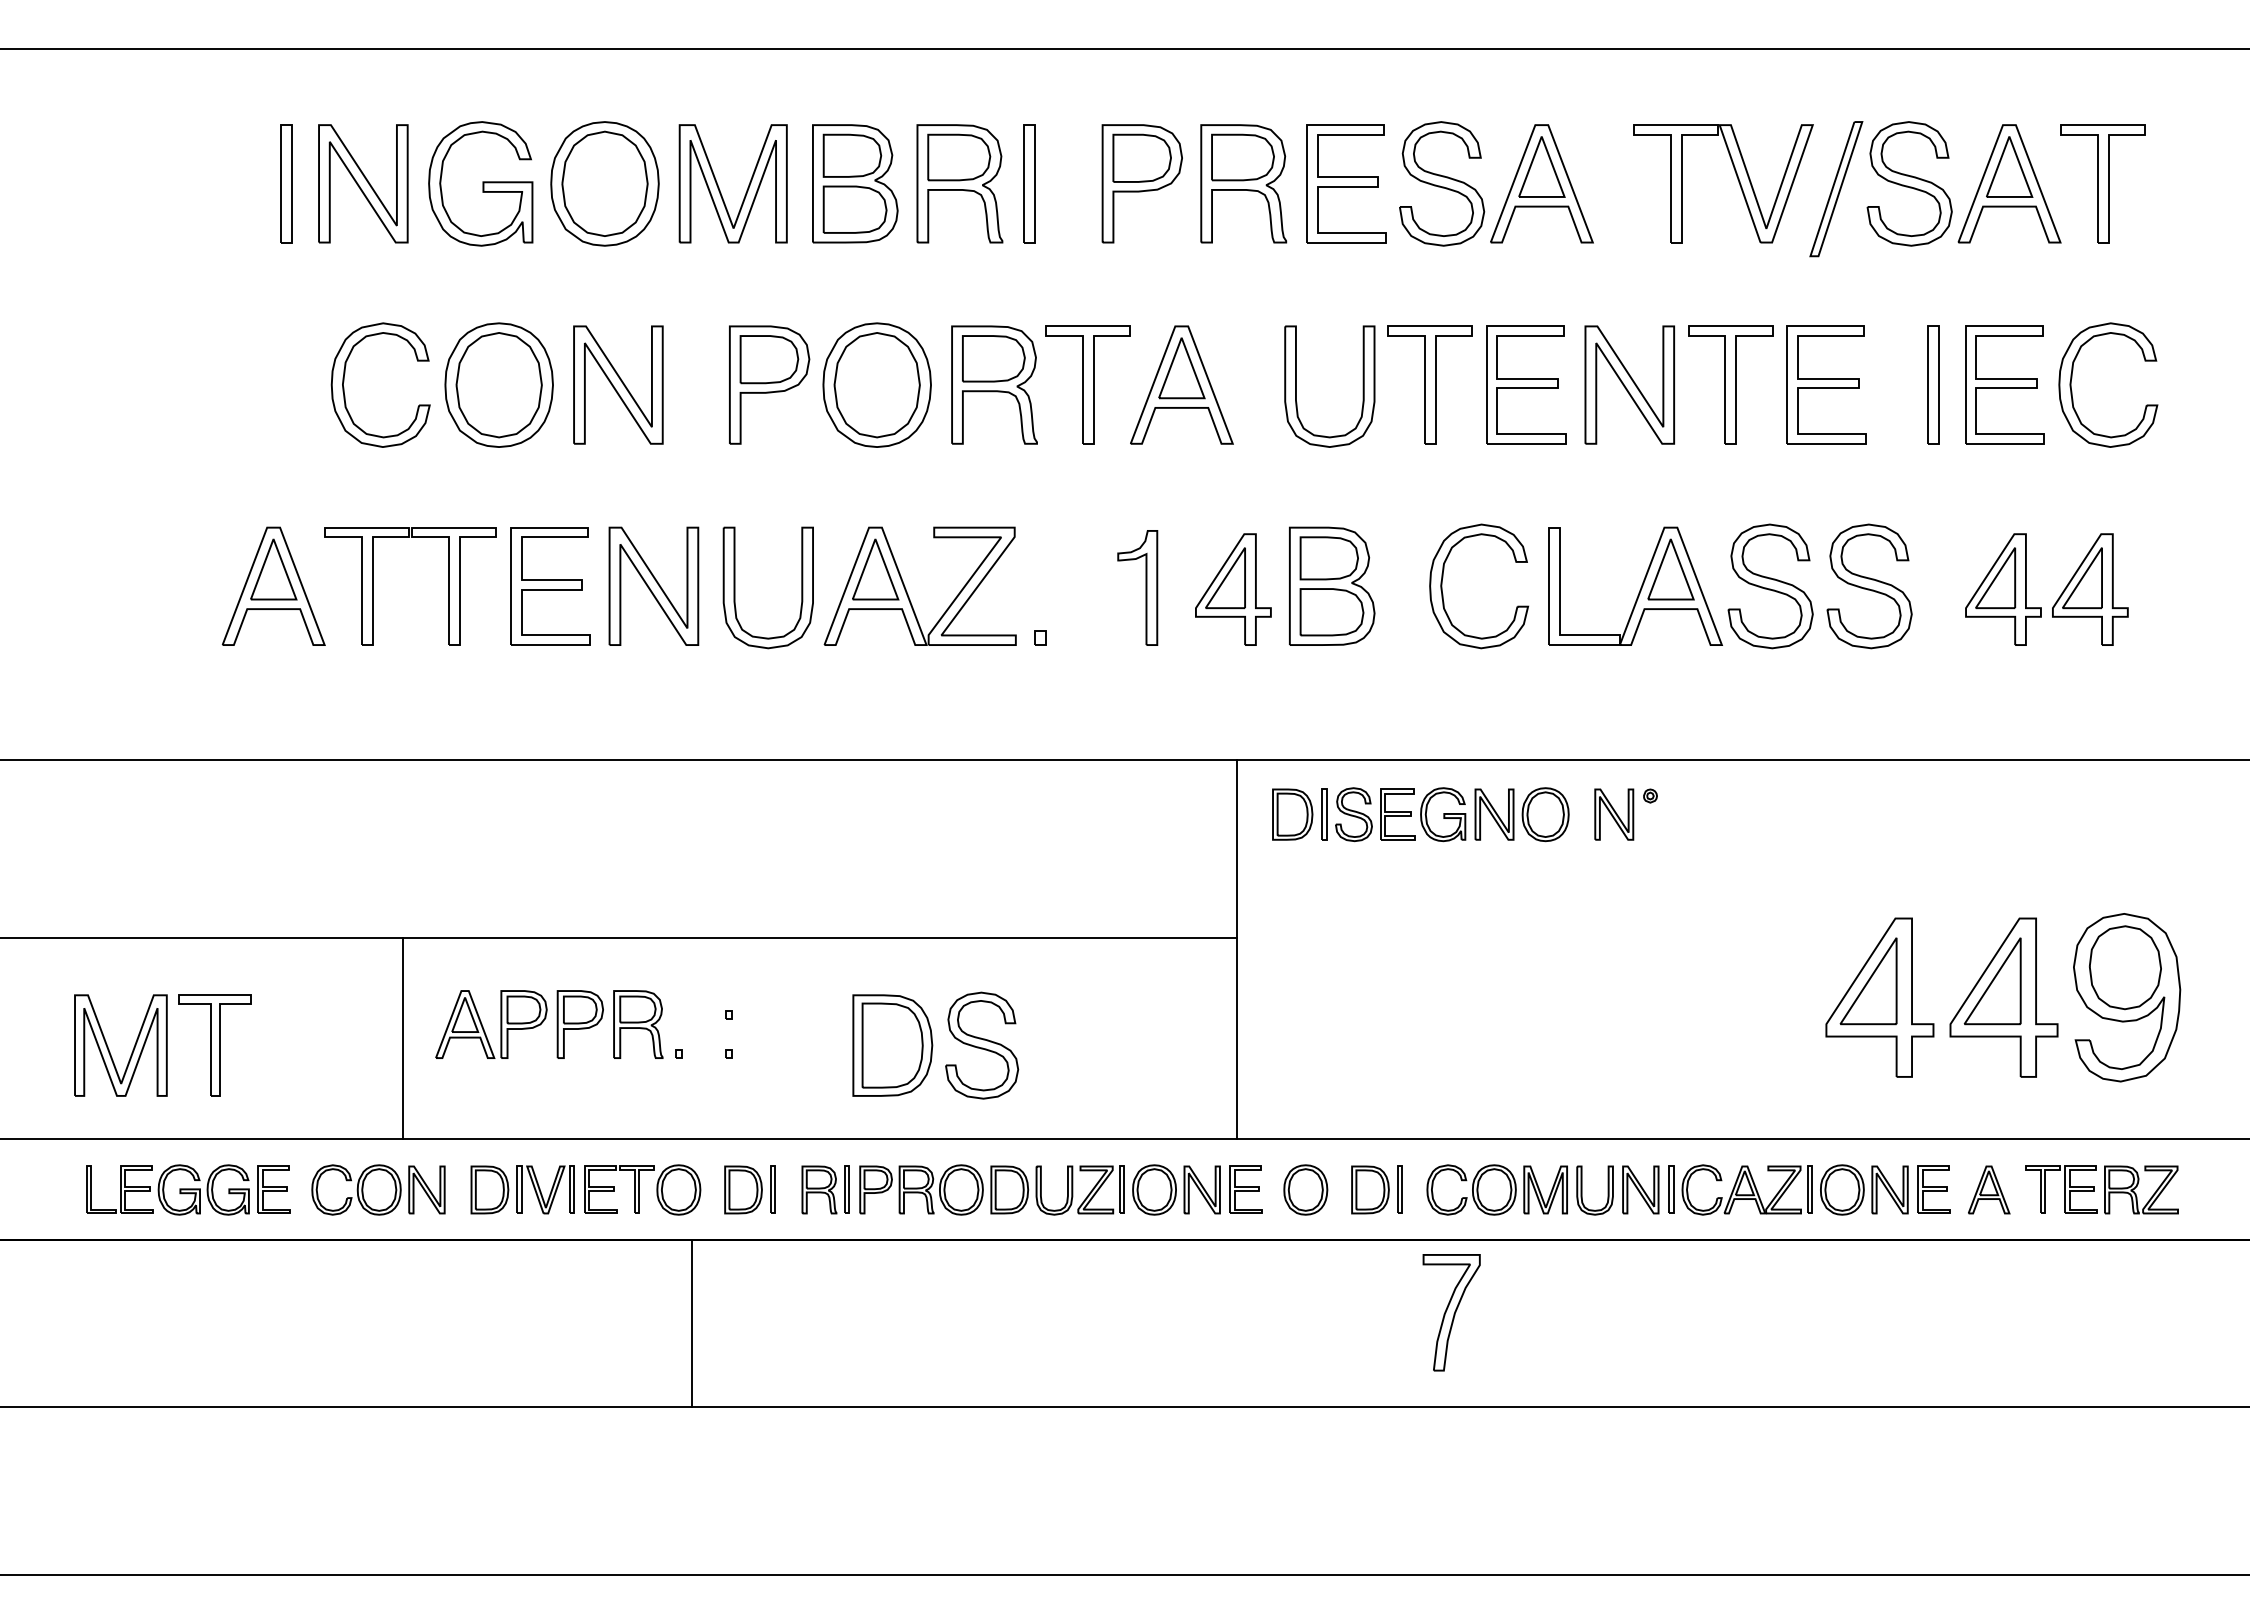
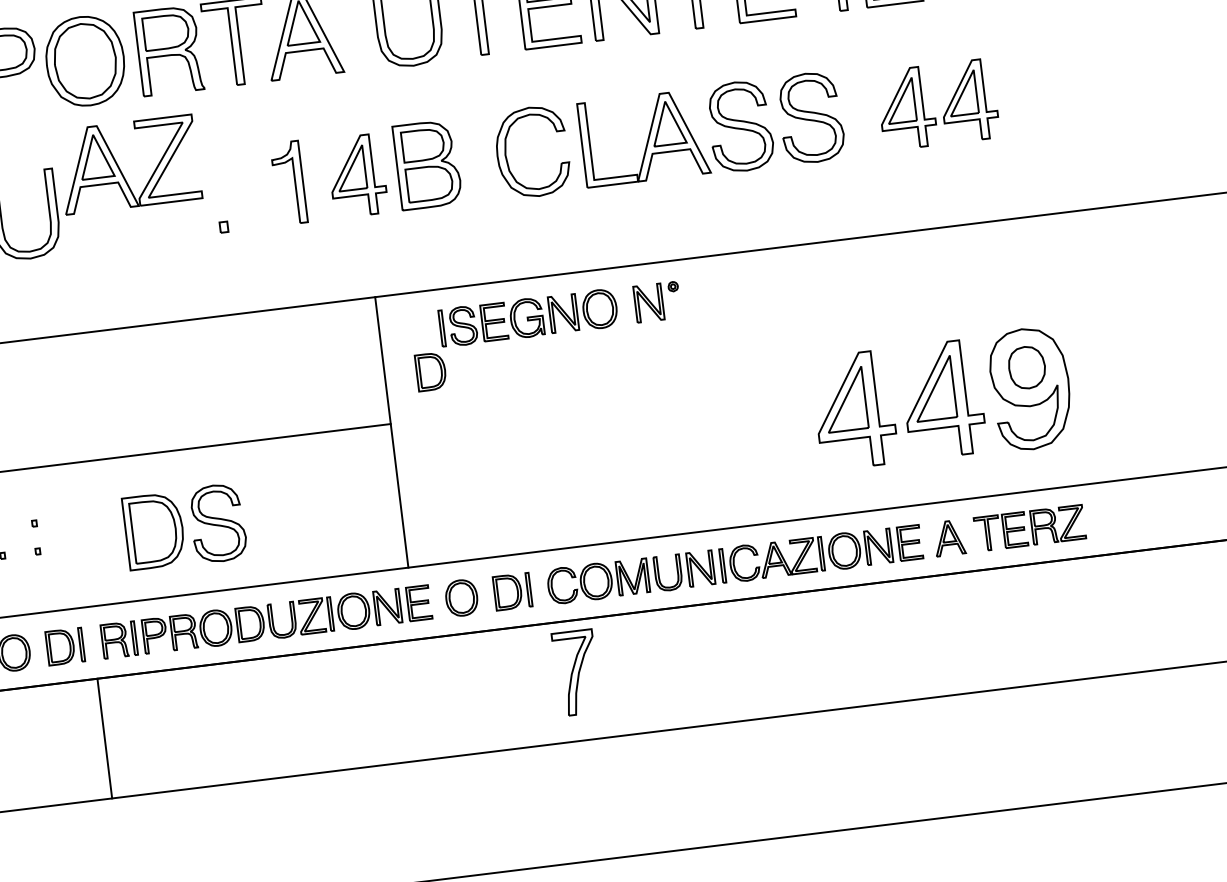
part: (907, 591) -> (120, 169), moved
part: (1292, 814) -> (430, 371), moved
part: (2124, 967) -> (1026, 367), size x0.7
line: (692, 1323) -> (104, 738), moved

